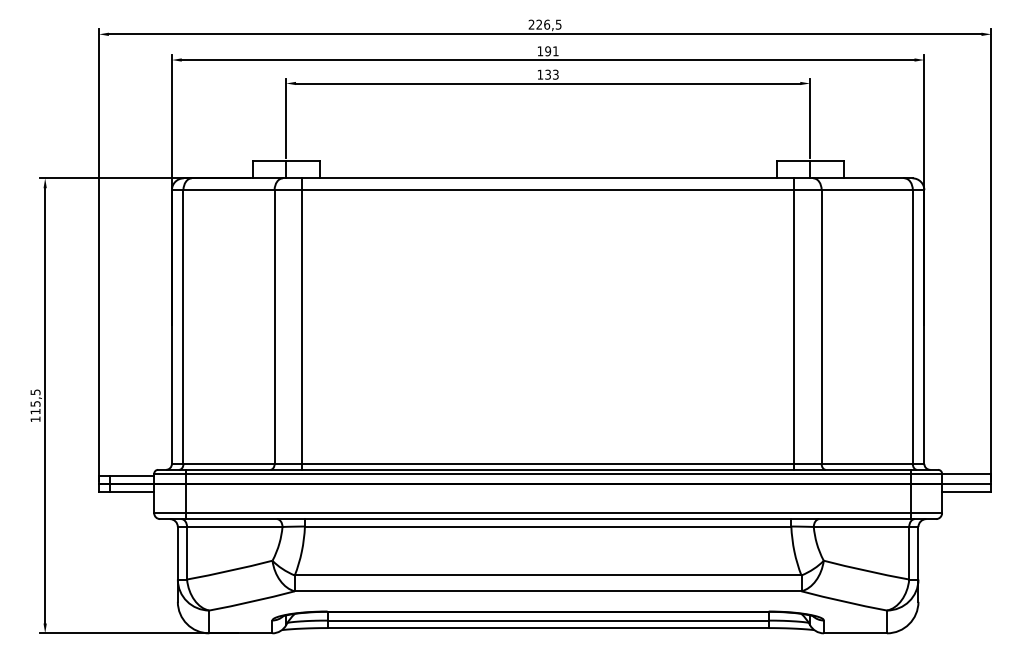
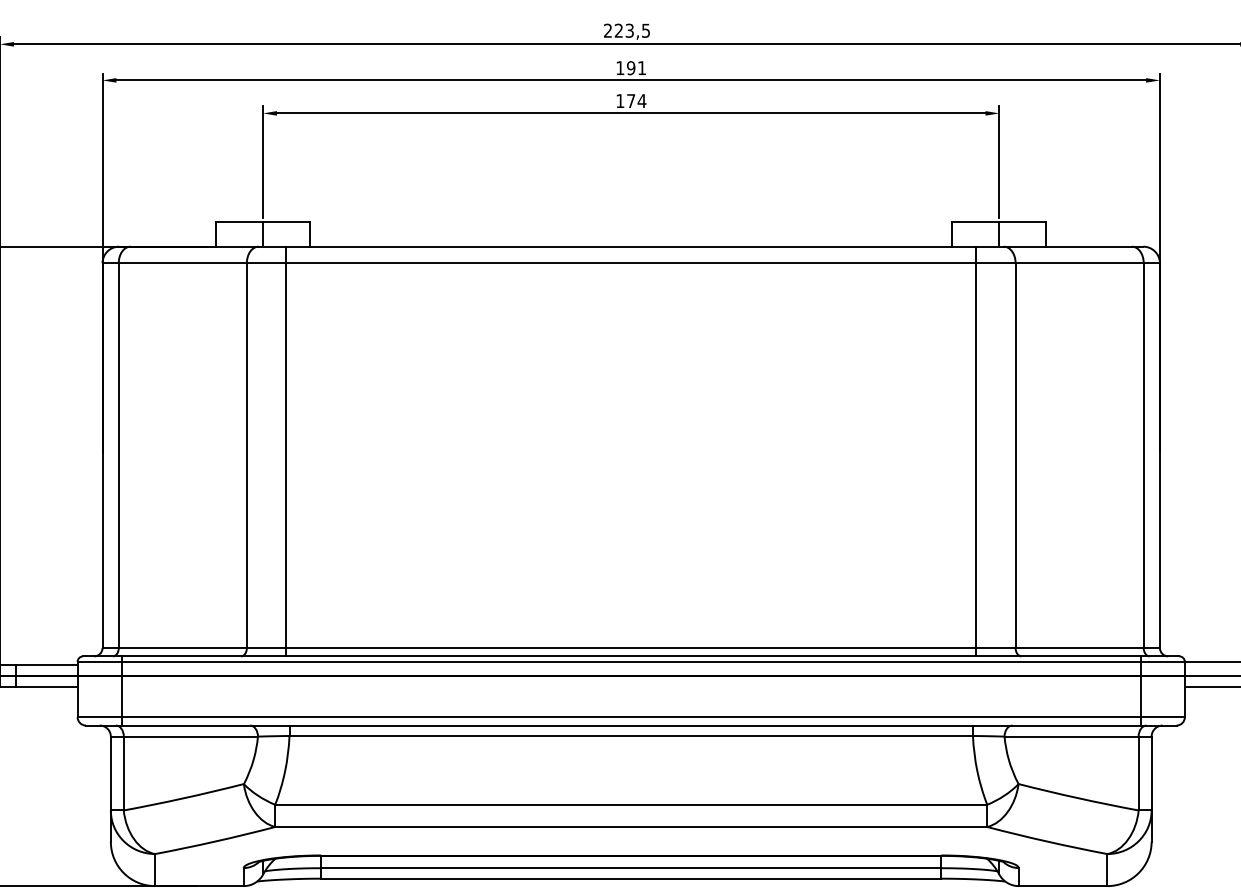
text: (547, 24) -> (630, 30), 226,5 -> 223,5
text: (551, 74) -> (635, 100), 133 -> 174

